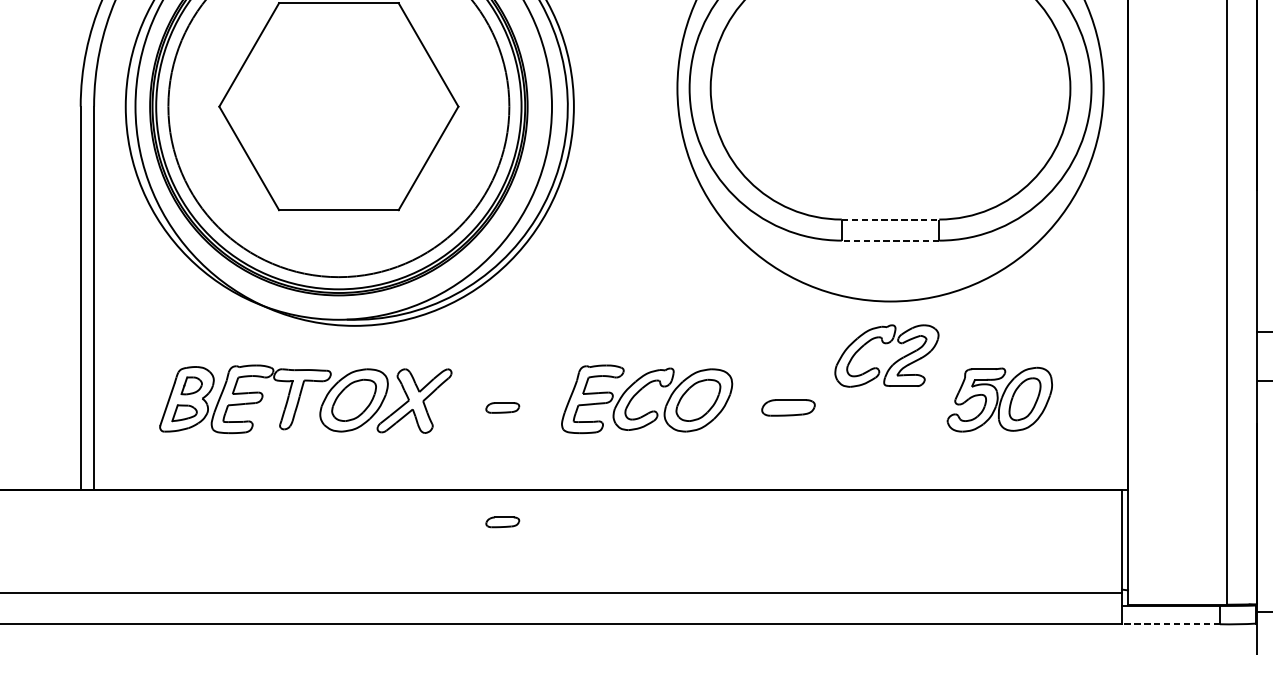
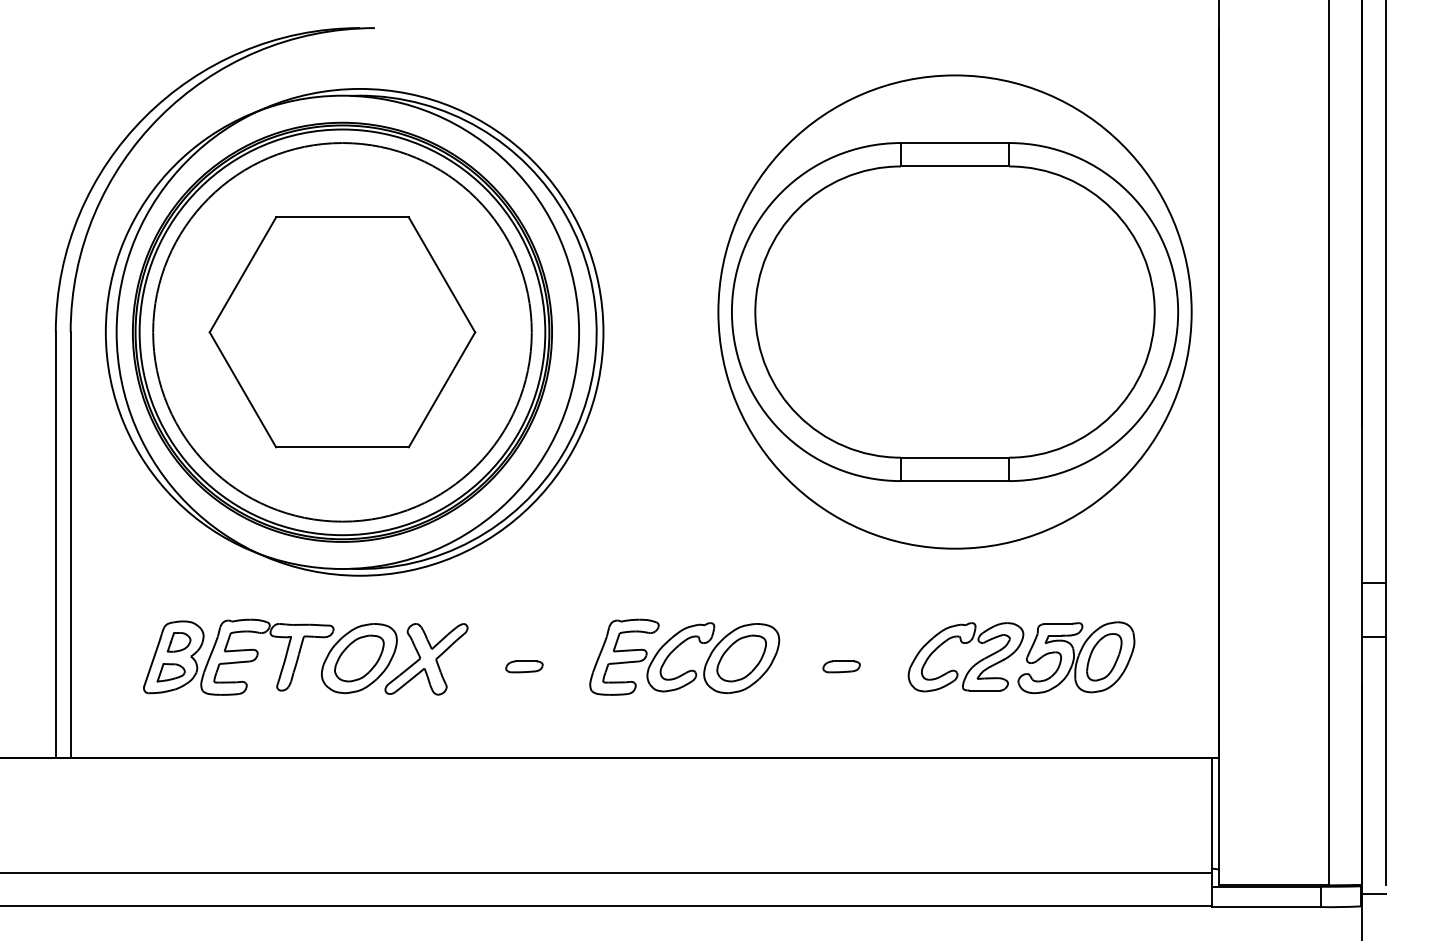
line: (890, 219) -> (955, 457), dashed -> solid
line: (890, 240) -> (954, 481), dashed -> solid
part: (892, 363) -> (972, 665), moved
part: (788, 407) -> (841, 666), size x0.62
part: (502, 521) -> (524, 793), removed
line: (1170, 624) -> (1265, 907), dashed -> solid

